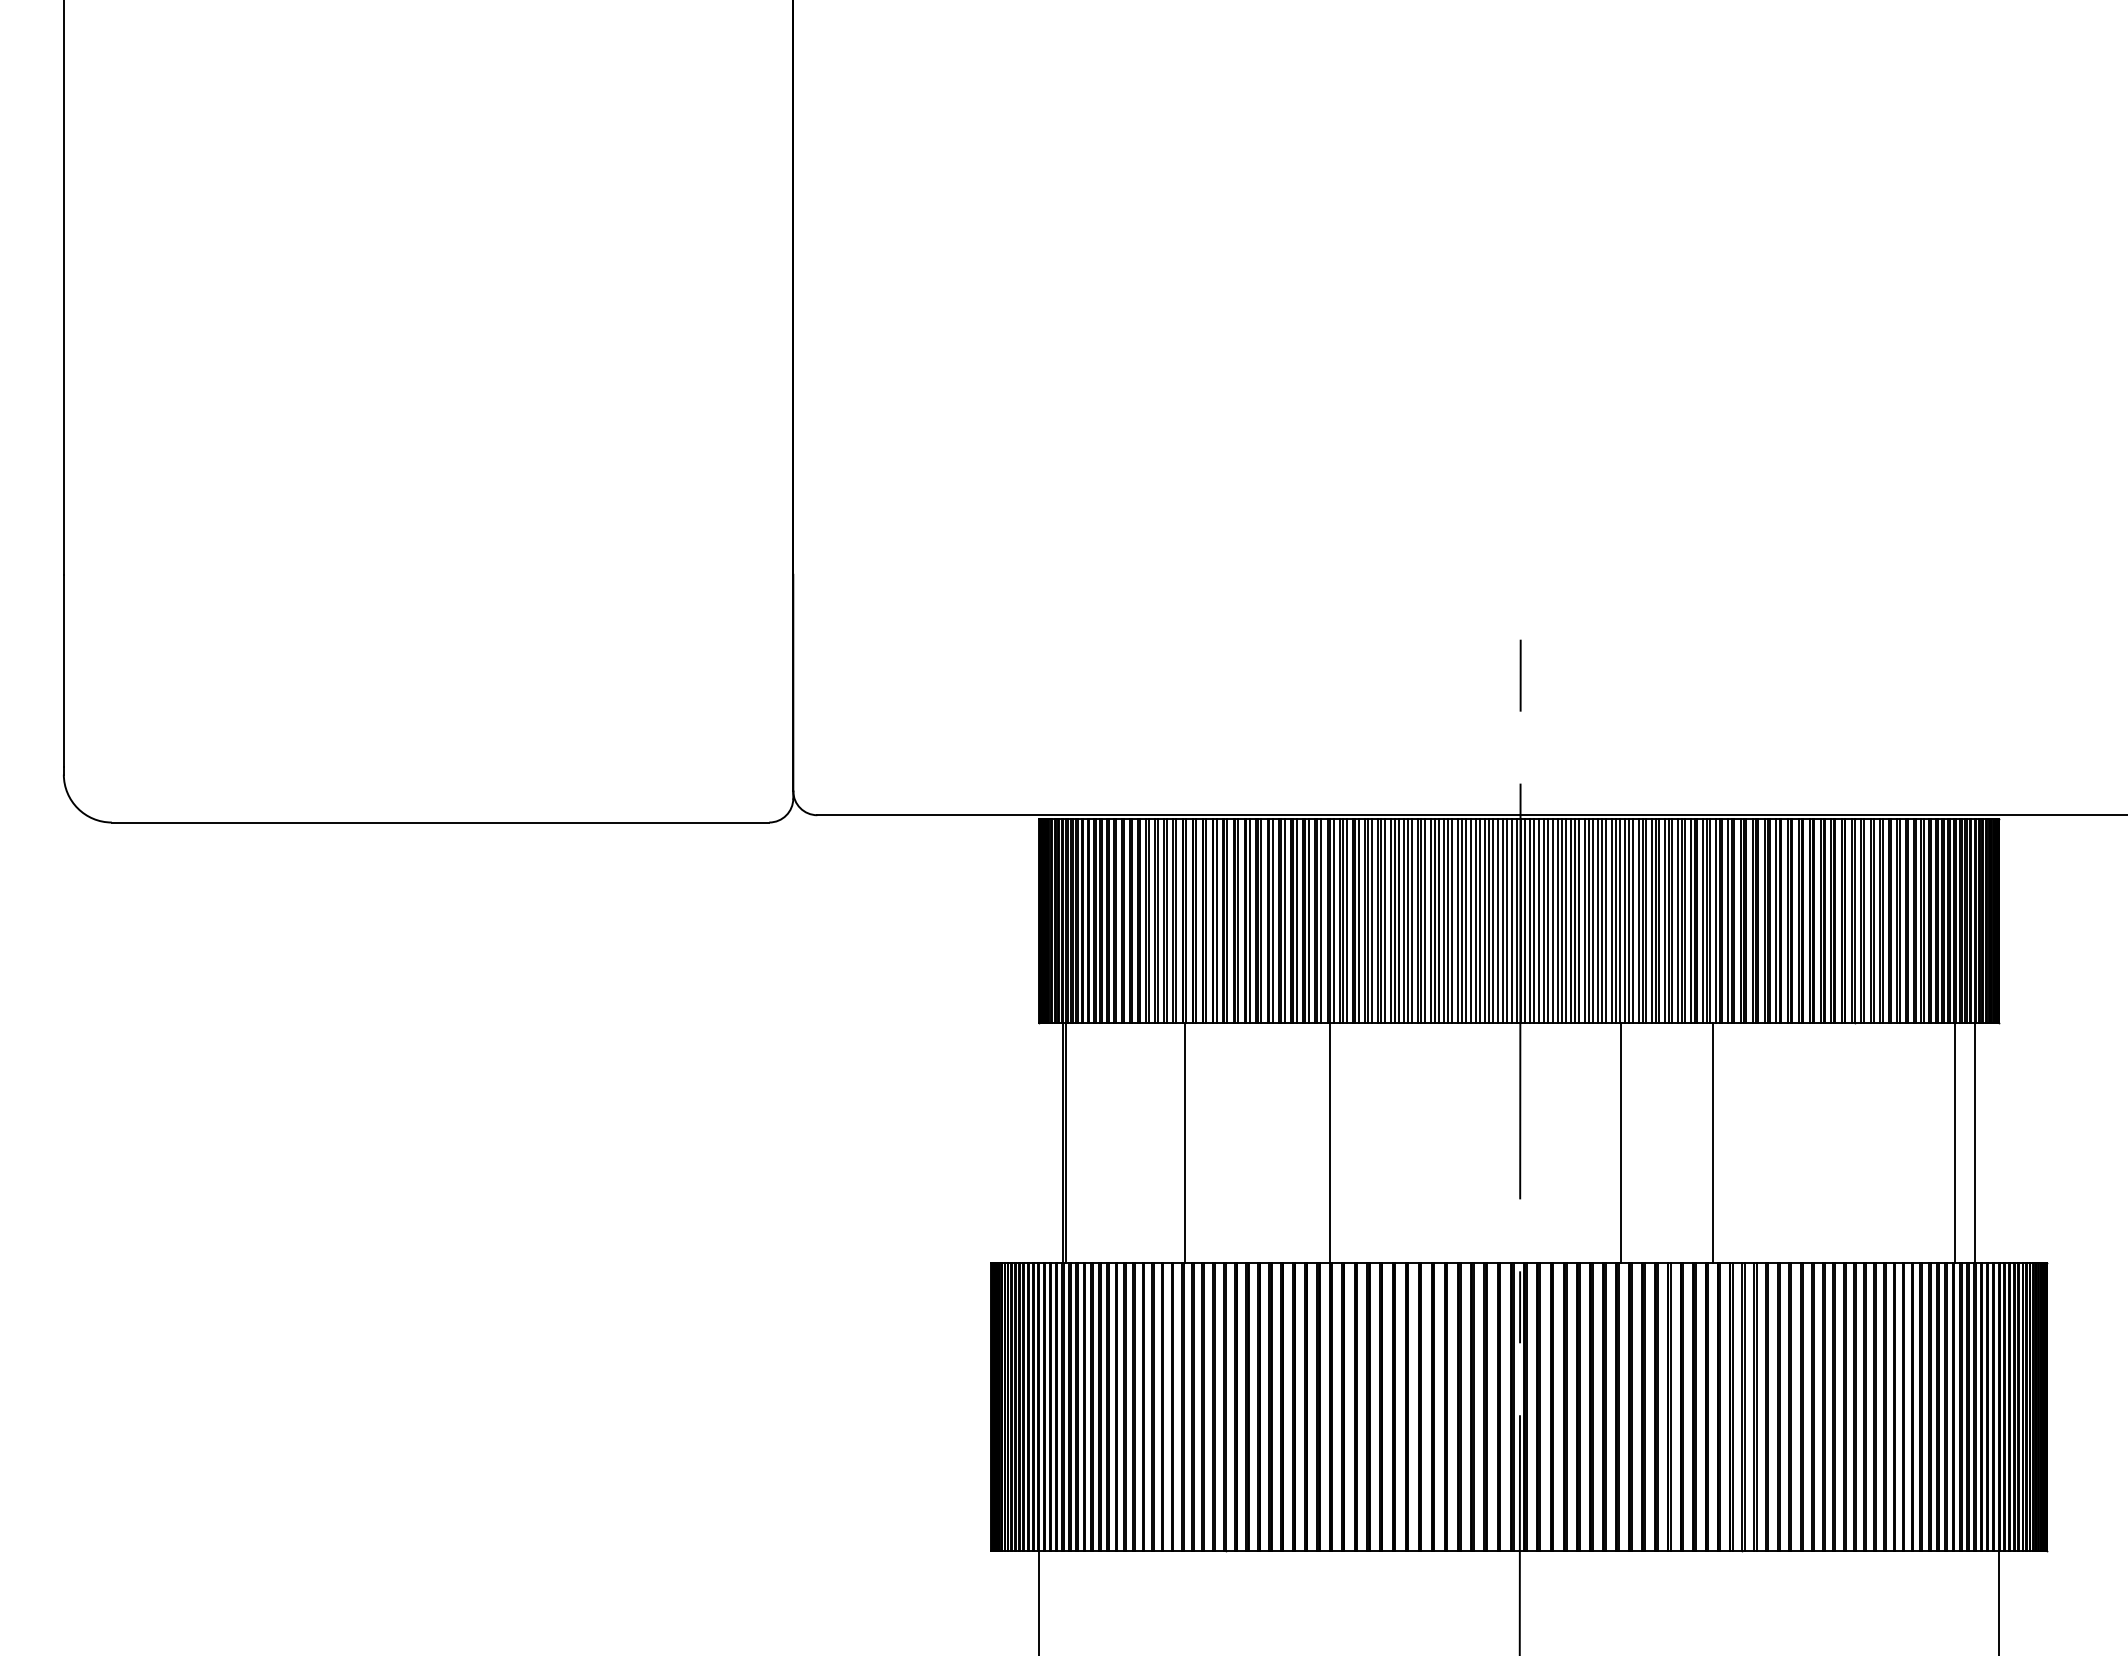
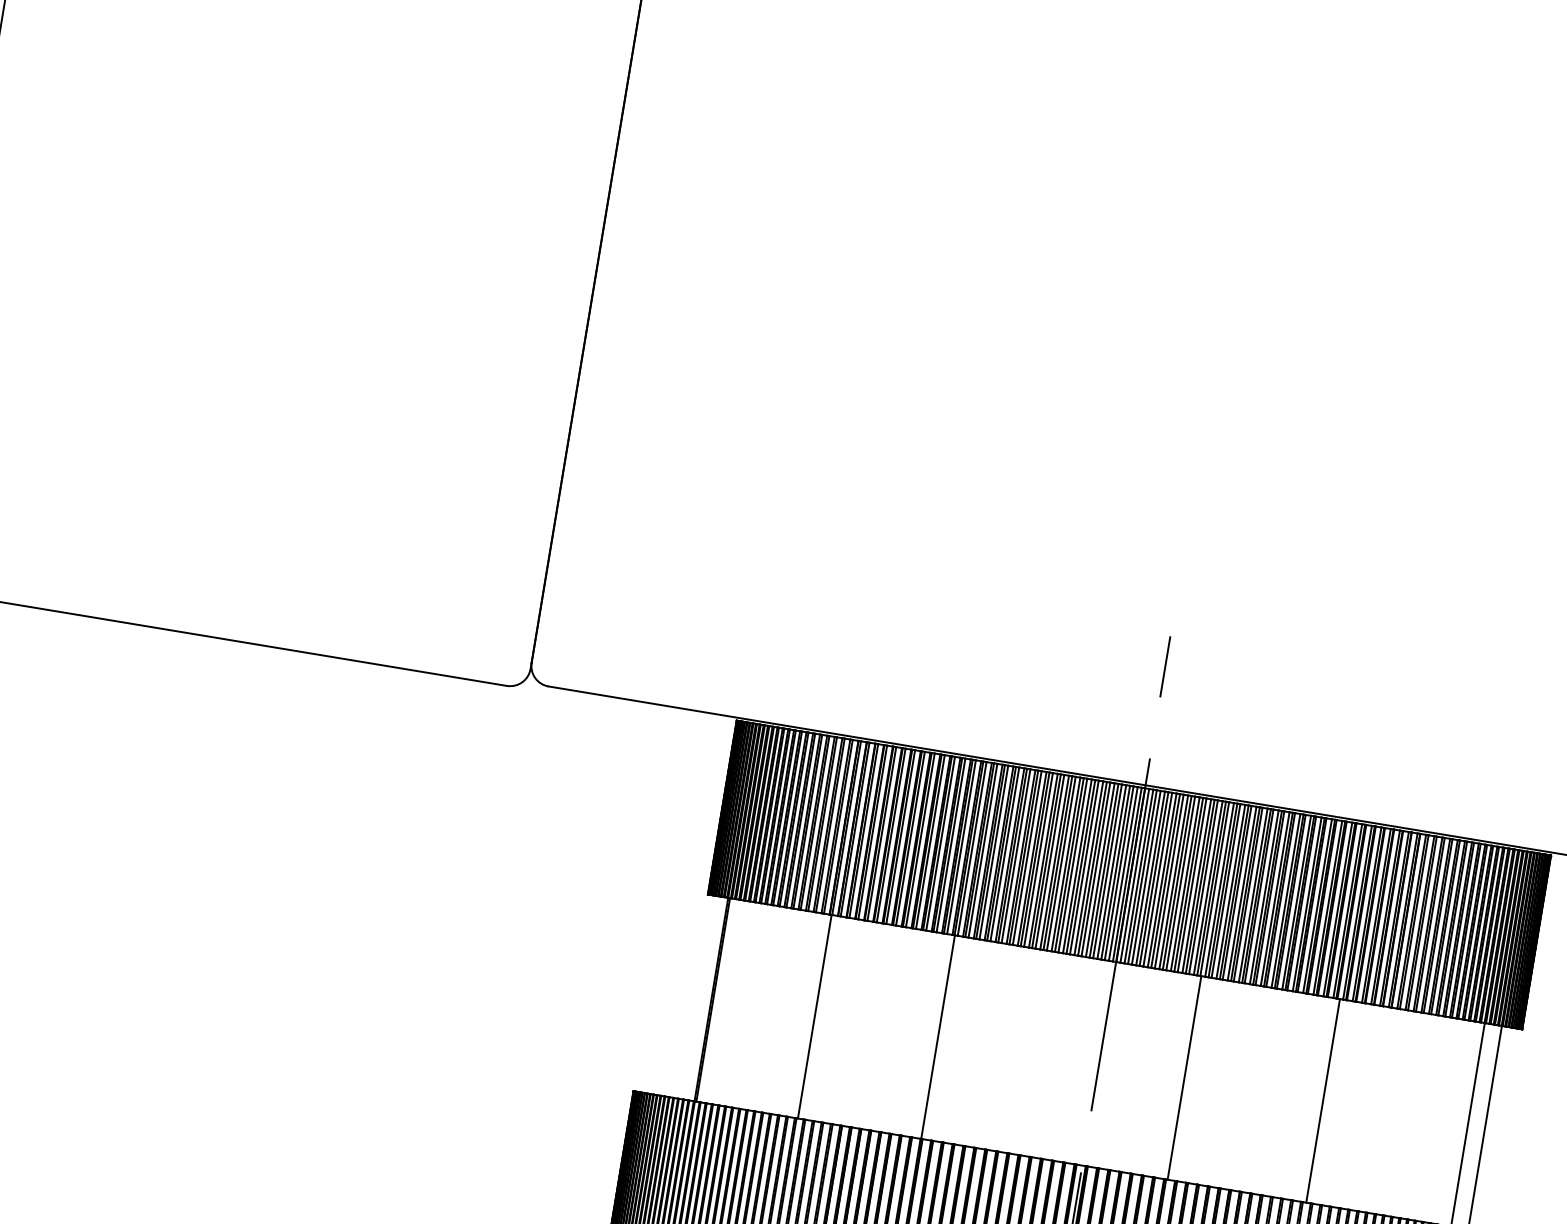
line: (1713, 1143) -> (1323, 1101), moved

